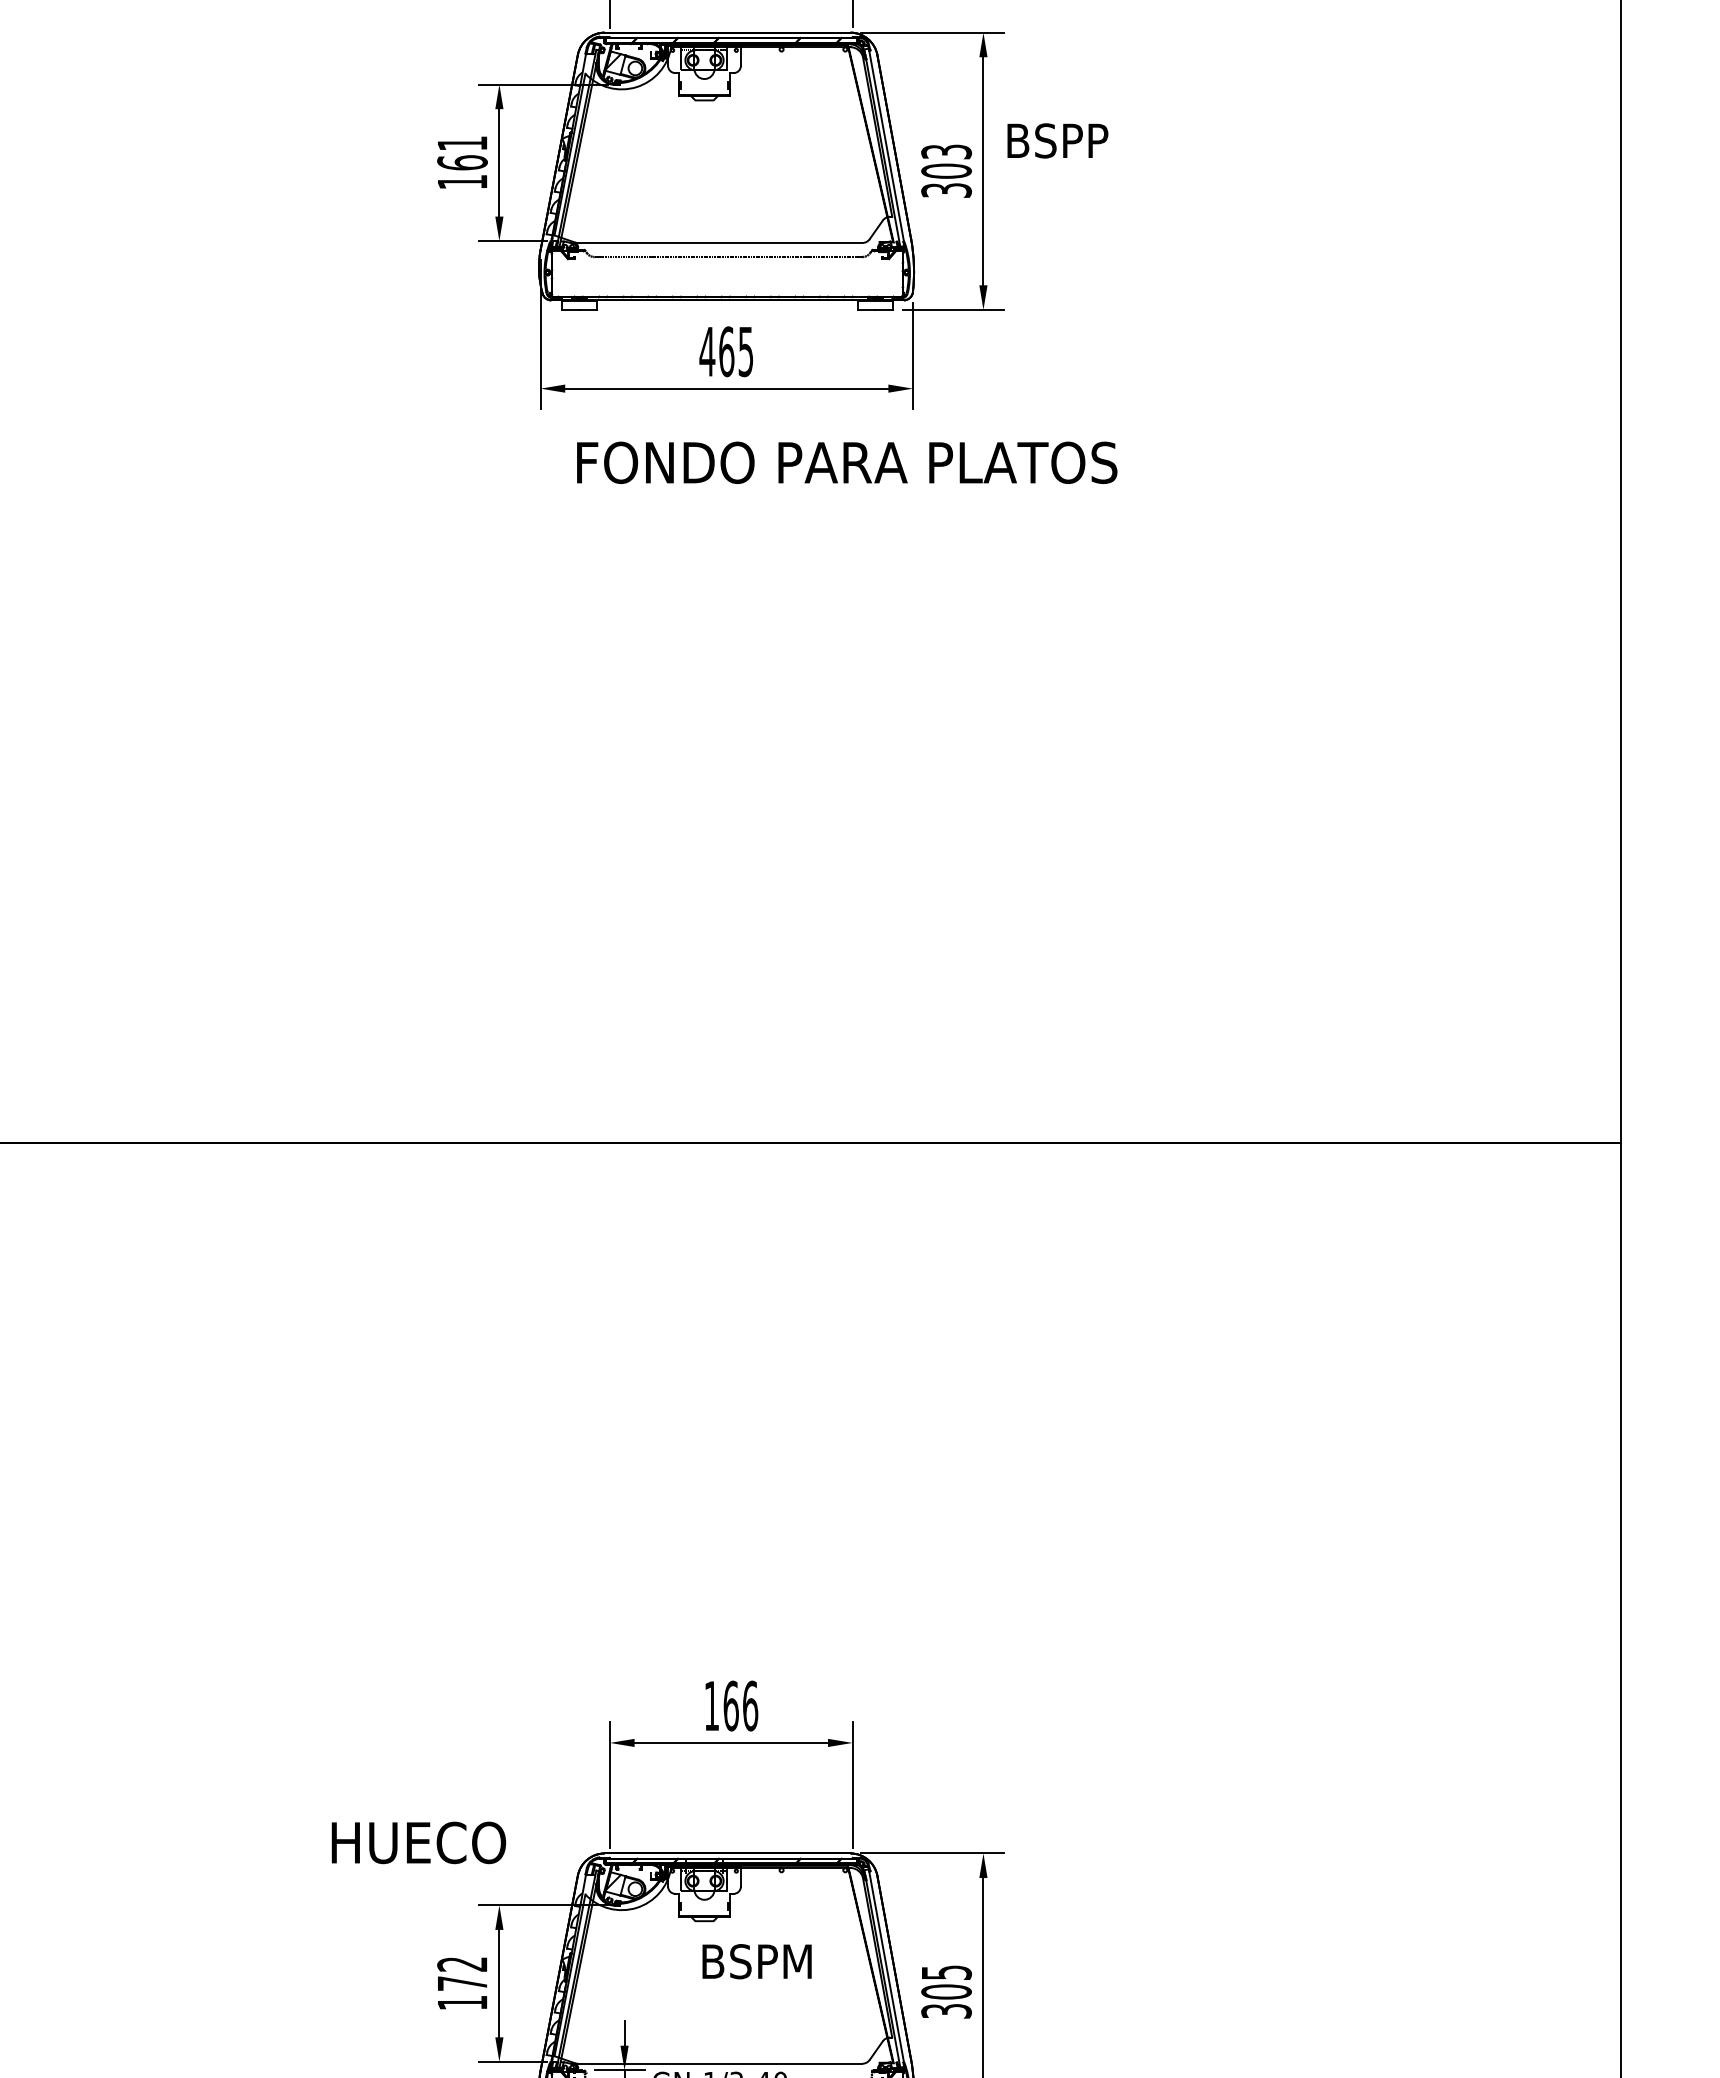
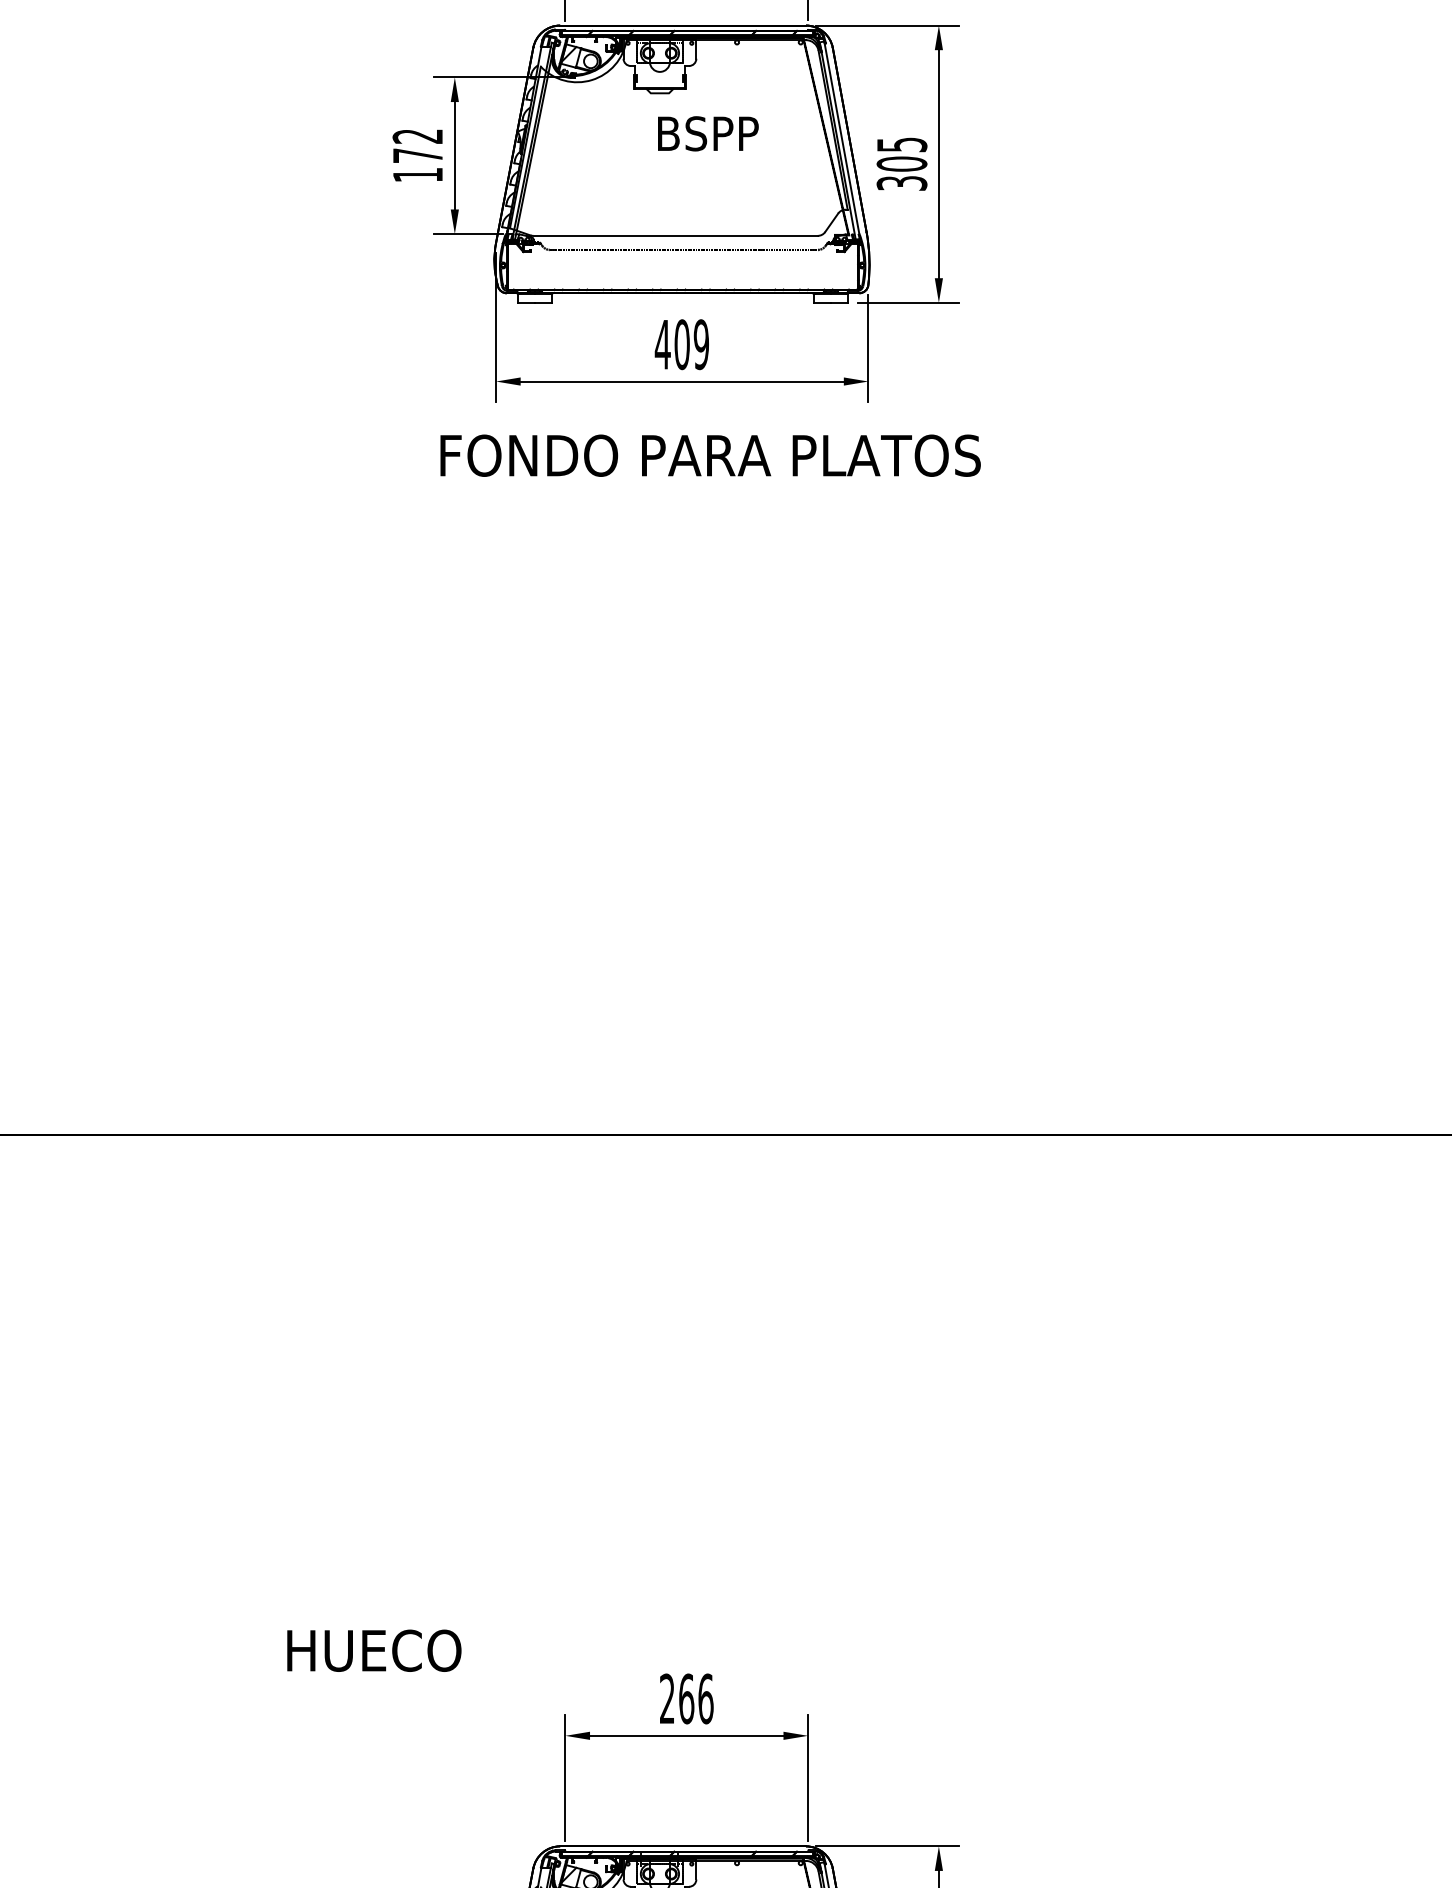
text: (1057, 140) -> (707, 133), moved
text: (946, 151) -> (901, 144), 303 -> 305
text: (462, 153) -> (417, 146), 161 -> 172
text: (736, 351) -> (691, 344), 465 -> 409
text: (847, 462) -> (710, 455), moved
text: (711, 1705) -> (666, 1698), 166 -> 266
text: (418, 1842) -> (373, 1650), moved

